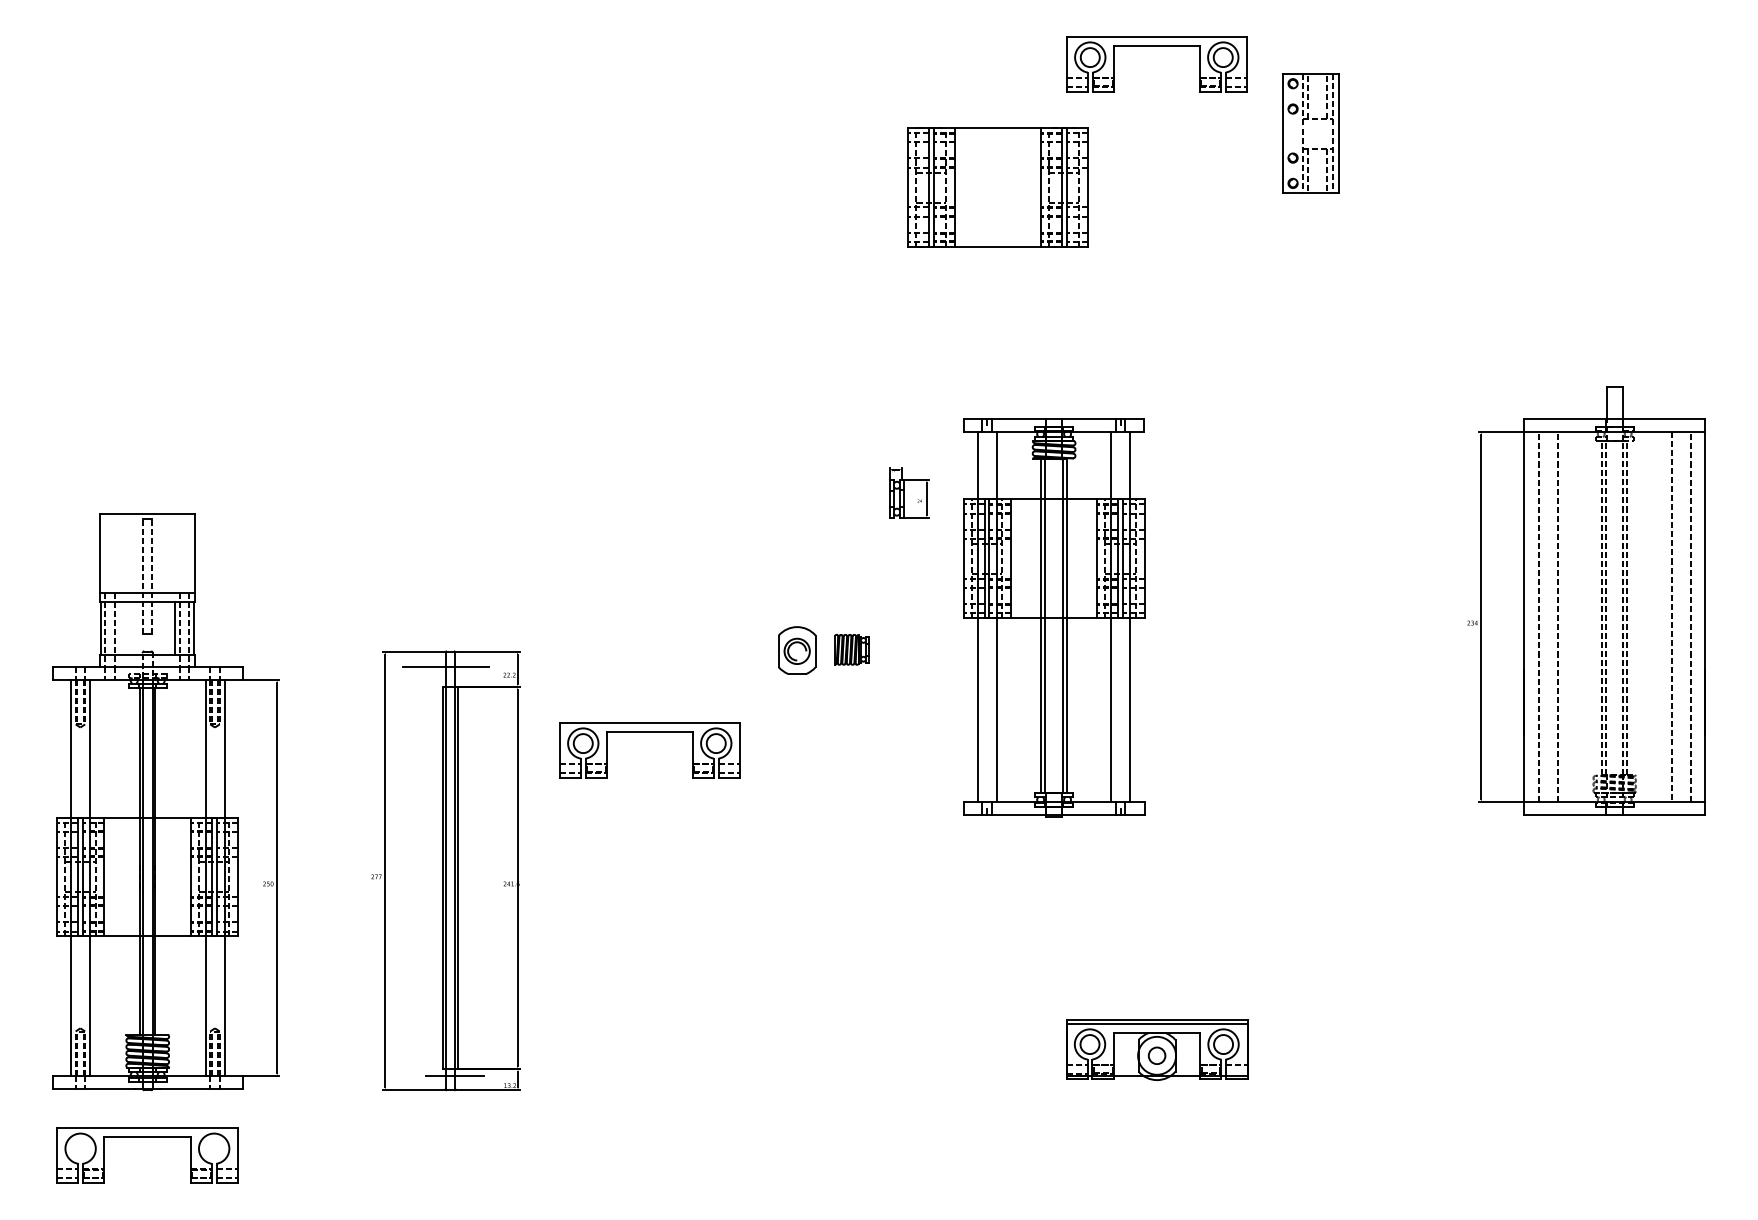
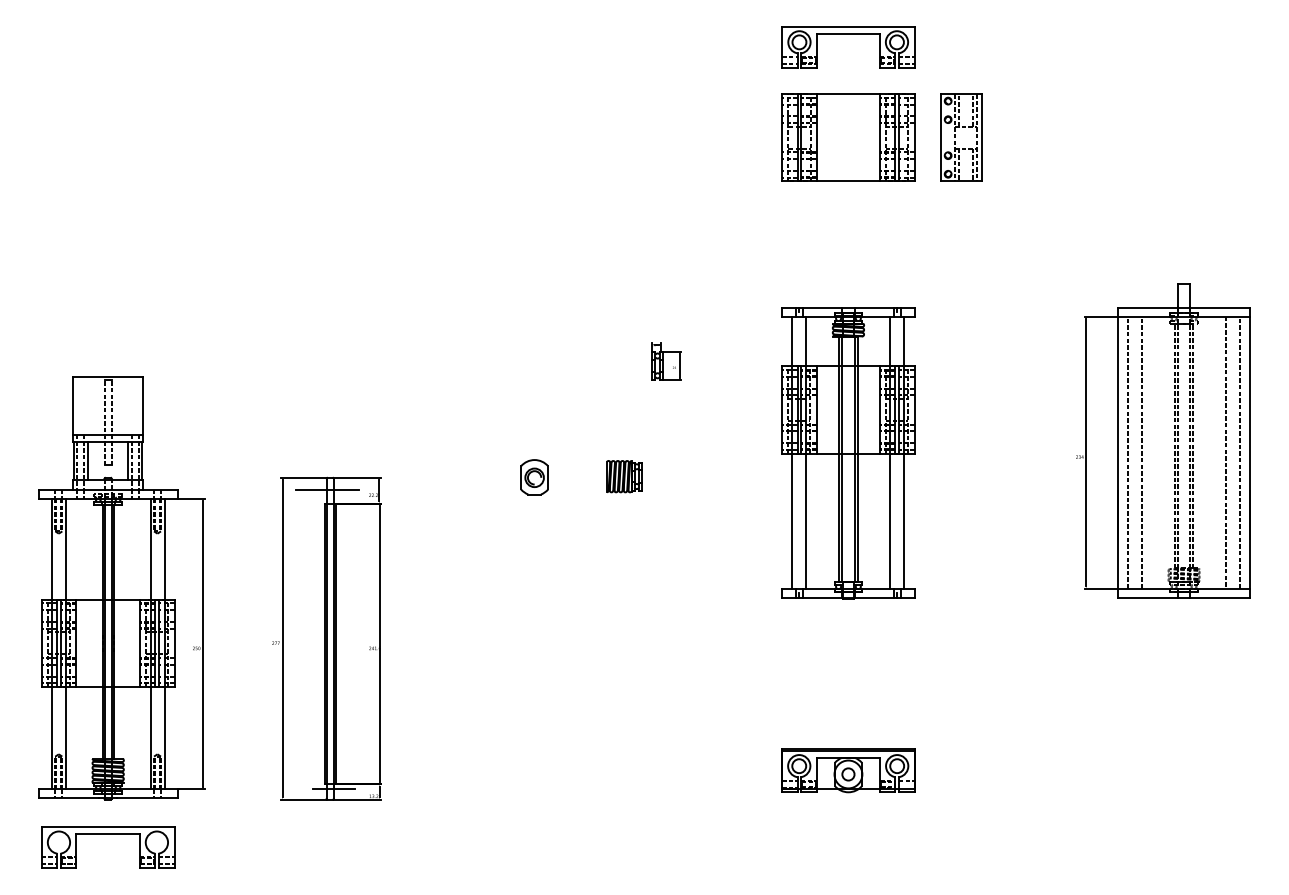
part: (1310, 133) -> (960, 137), moved
part: (997, 187) -> (848, 137), moved
part: (1054, 617) -> (848, 453), moved
line: (119, 628) -> (87, 461), added
part: (851, 649) -> (624, 476), size x1.43
part: (797, 650) -> (534, 477), moved
part: (649, 732) -> (476, 537), removed

